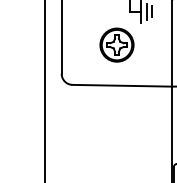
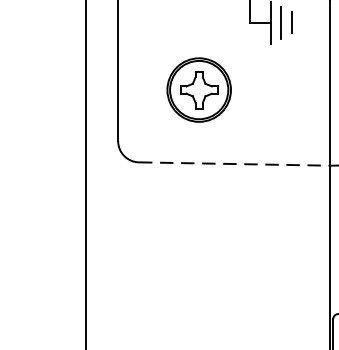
part: (116, 44) -> (198, 88), moved
line: (122, 85) -> (234, 163), solid -> dashed

